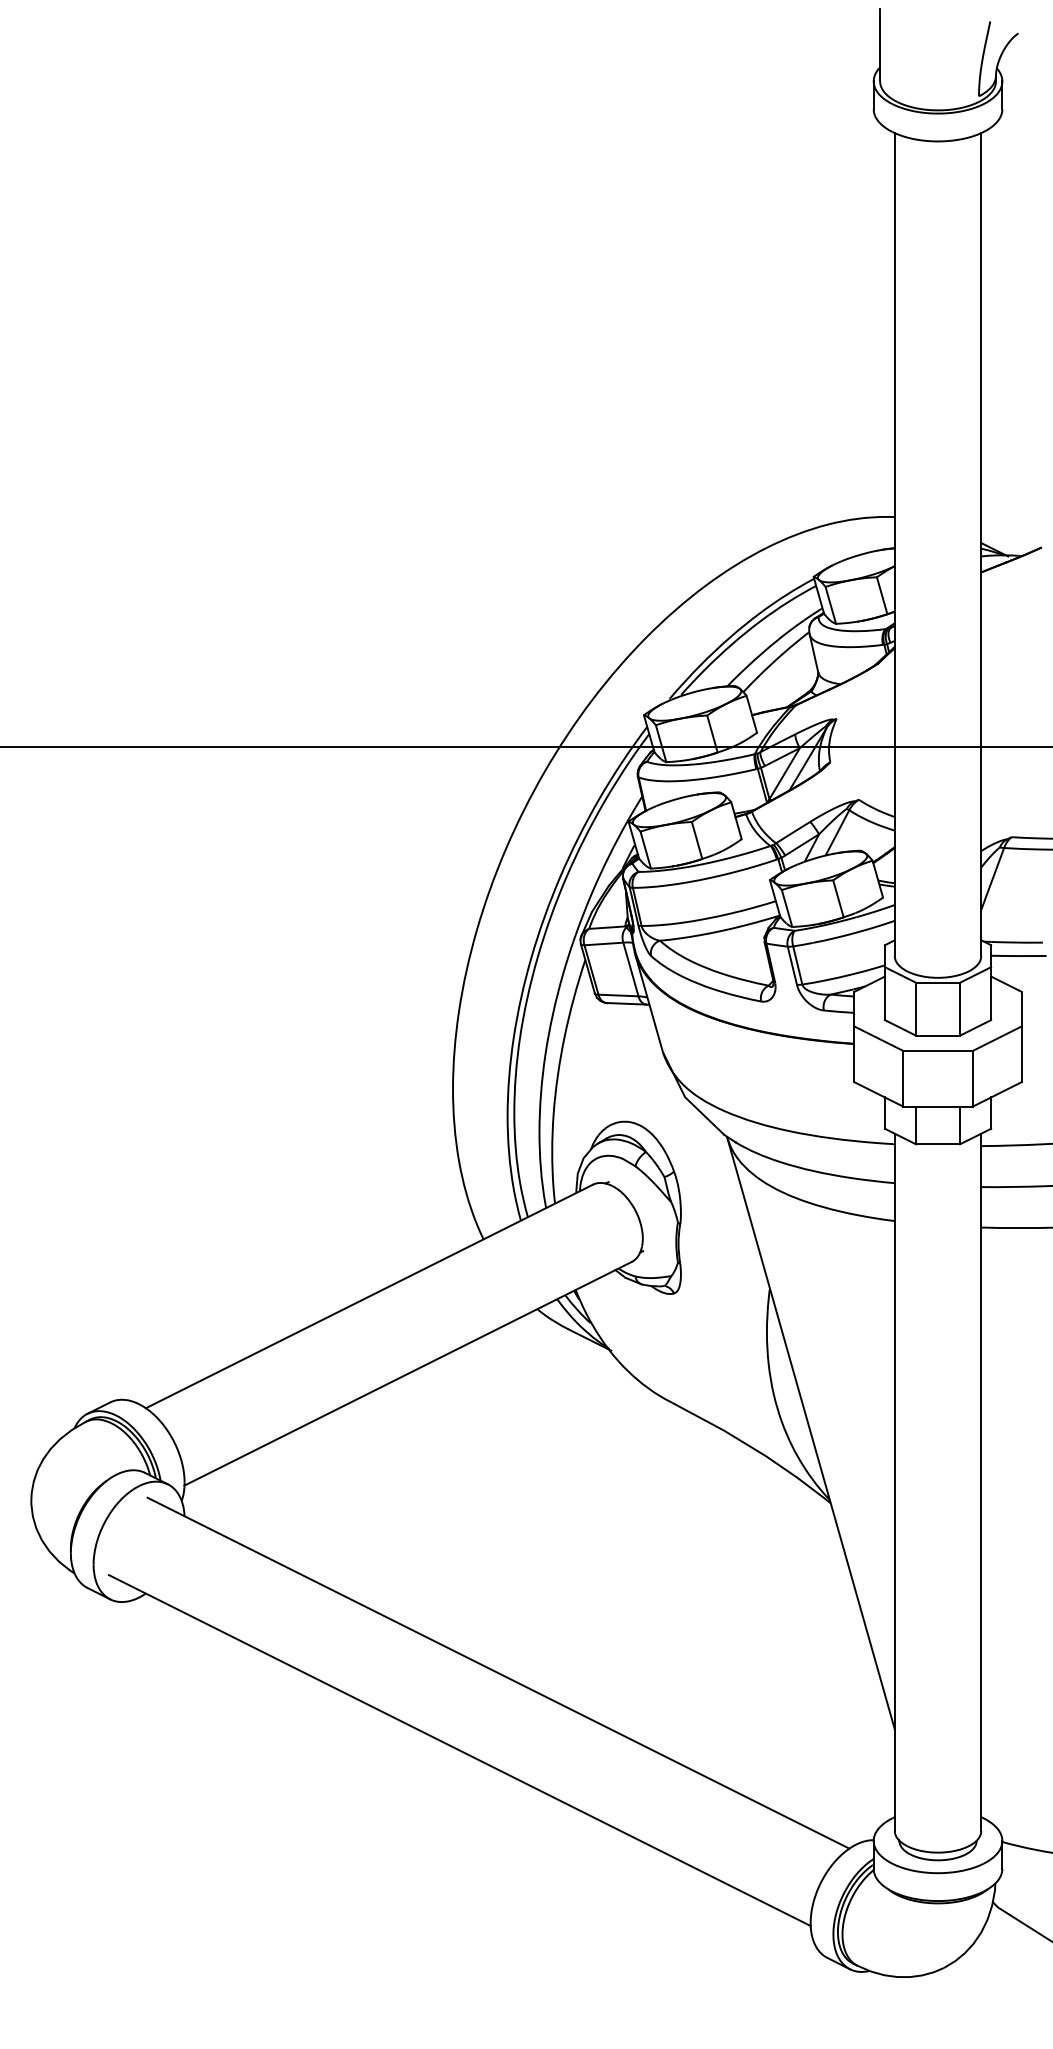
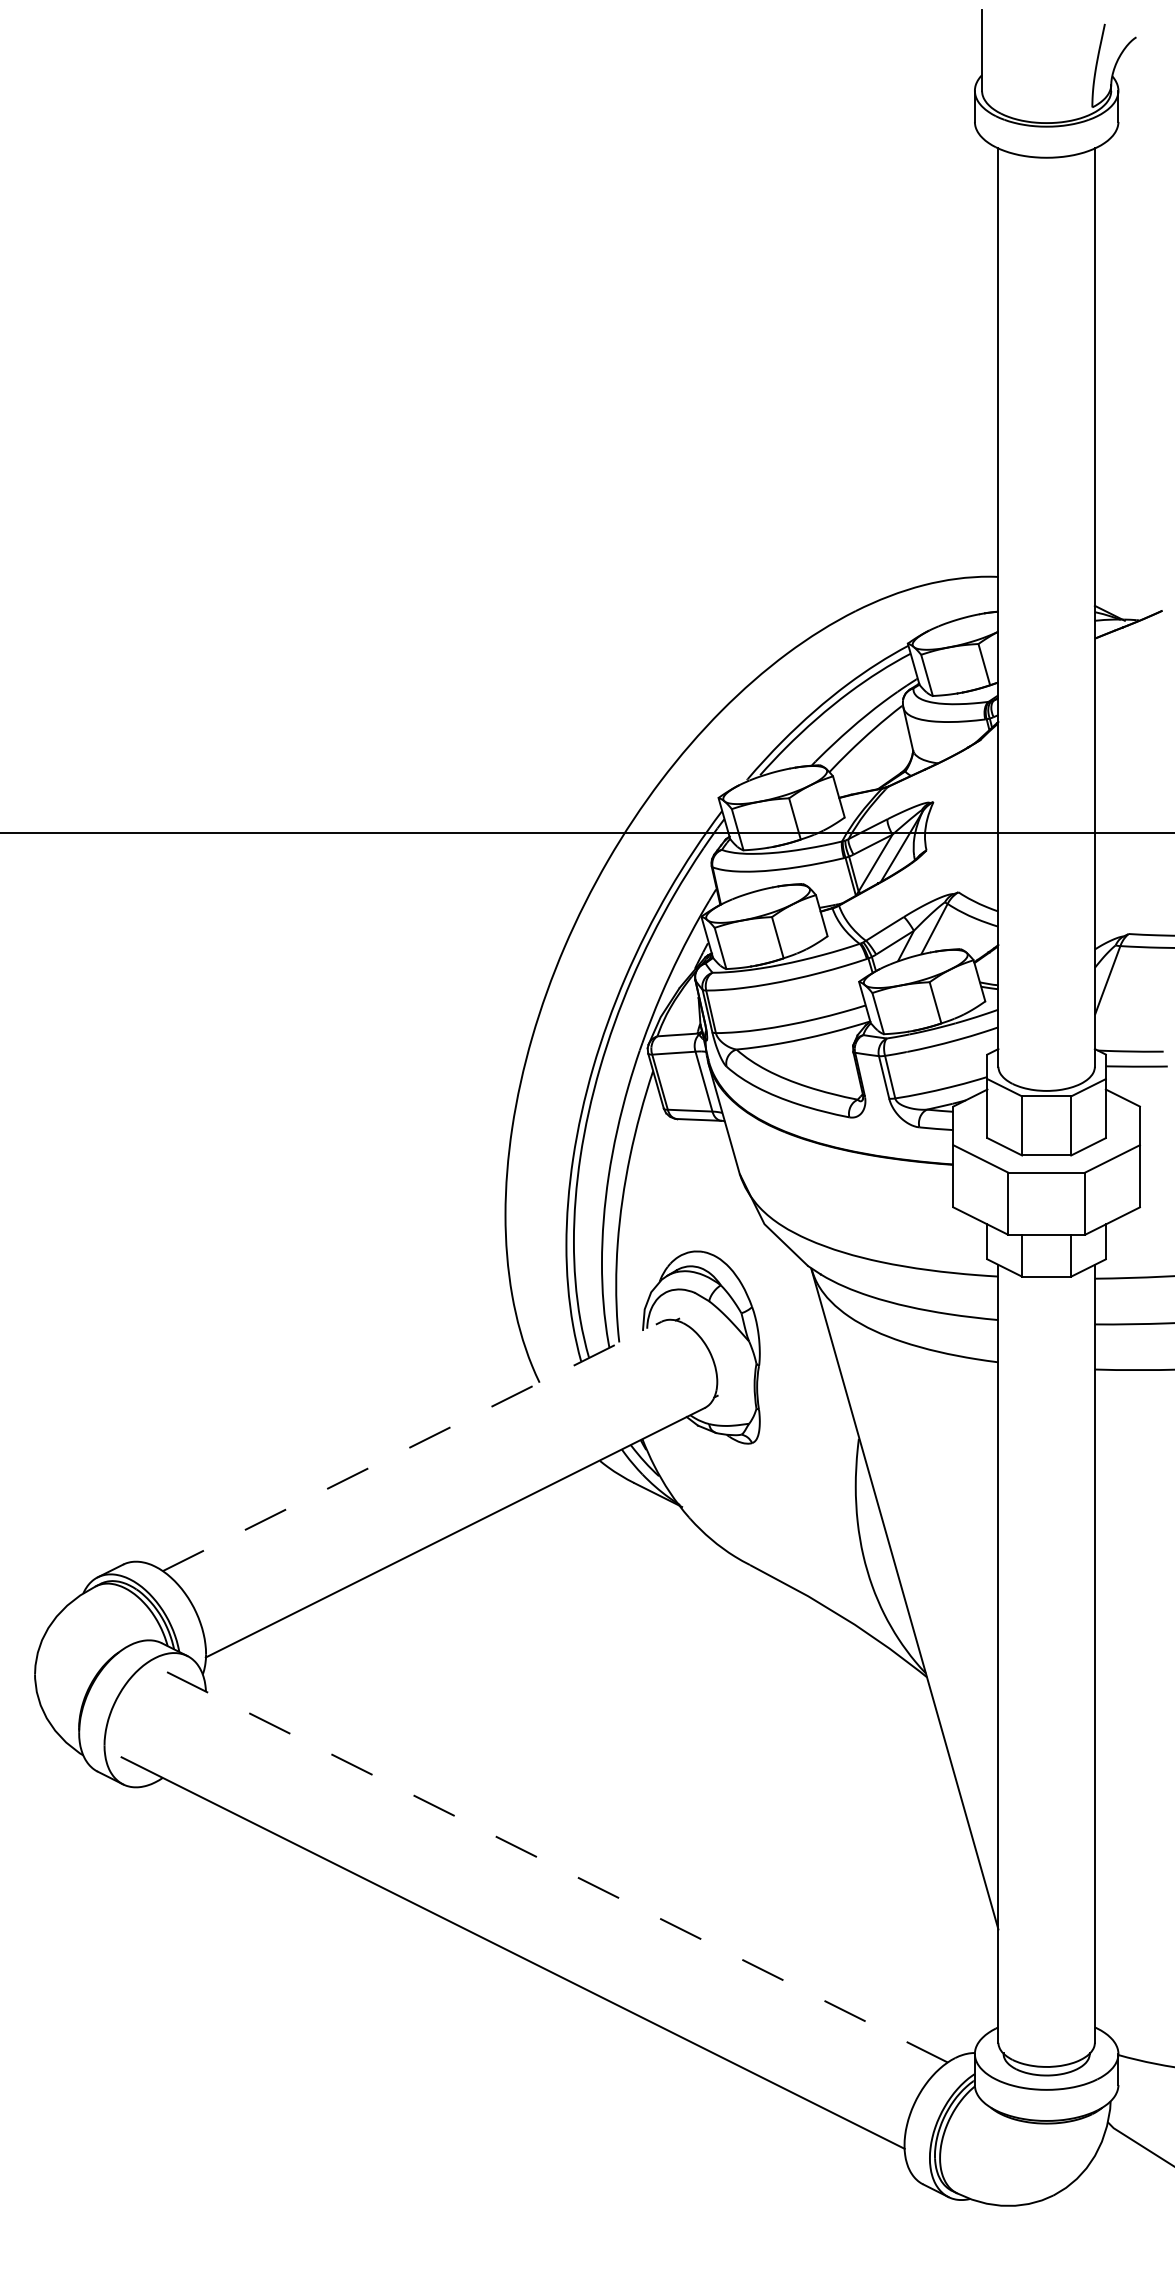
line: (369, 1296) -> (412, 1446), solid -> dashed
line: (498, 1672) -> (556, 1866), solid -> dashed

